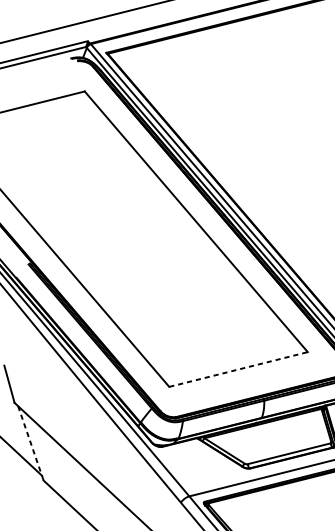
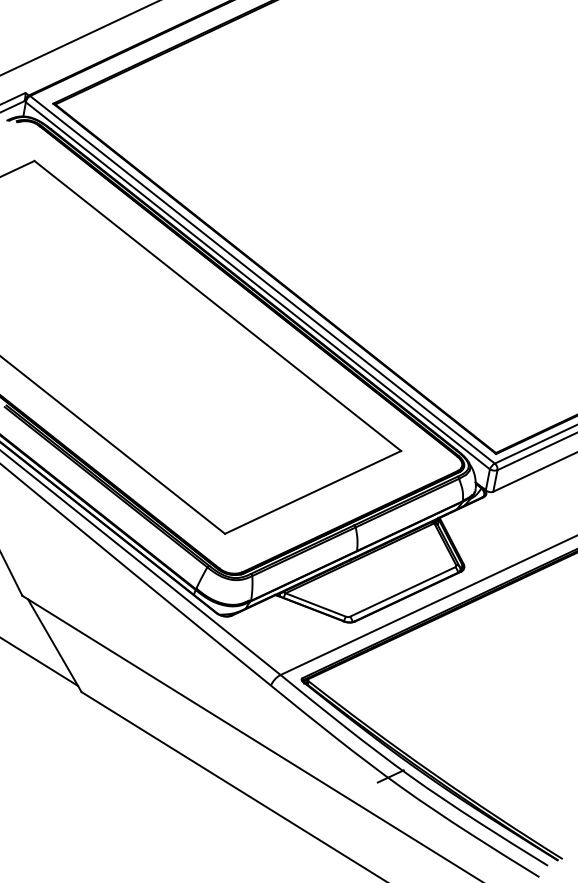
line: (238, 369) -> (313, 492), dashed -> solid
line: (30, 443) -> (54, 645), dashed -> solid

